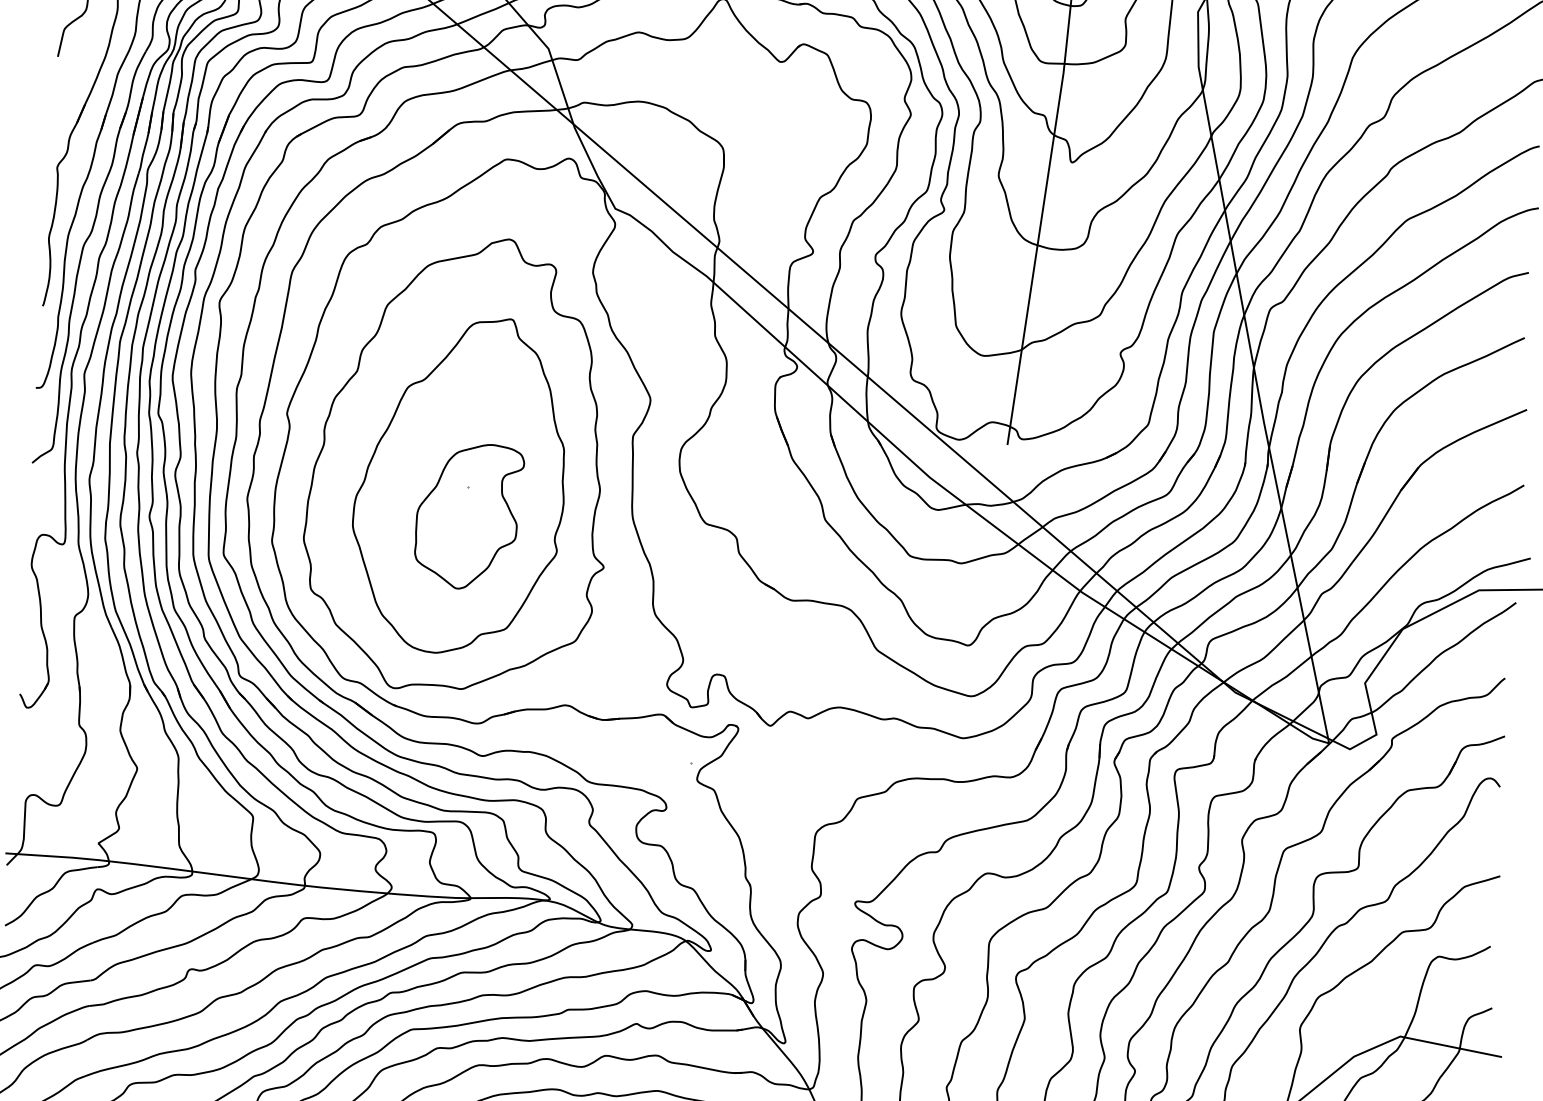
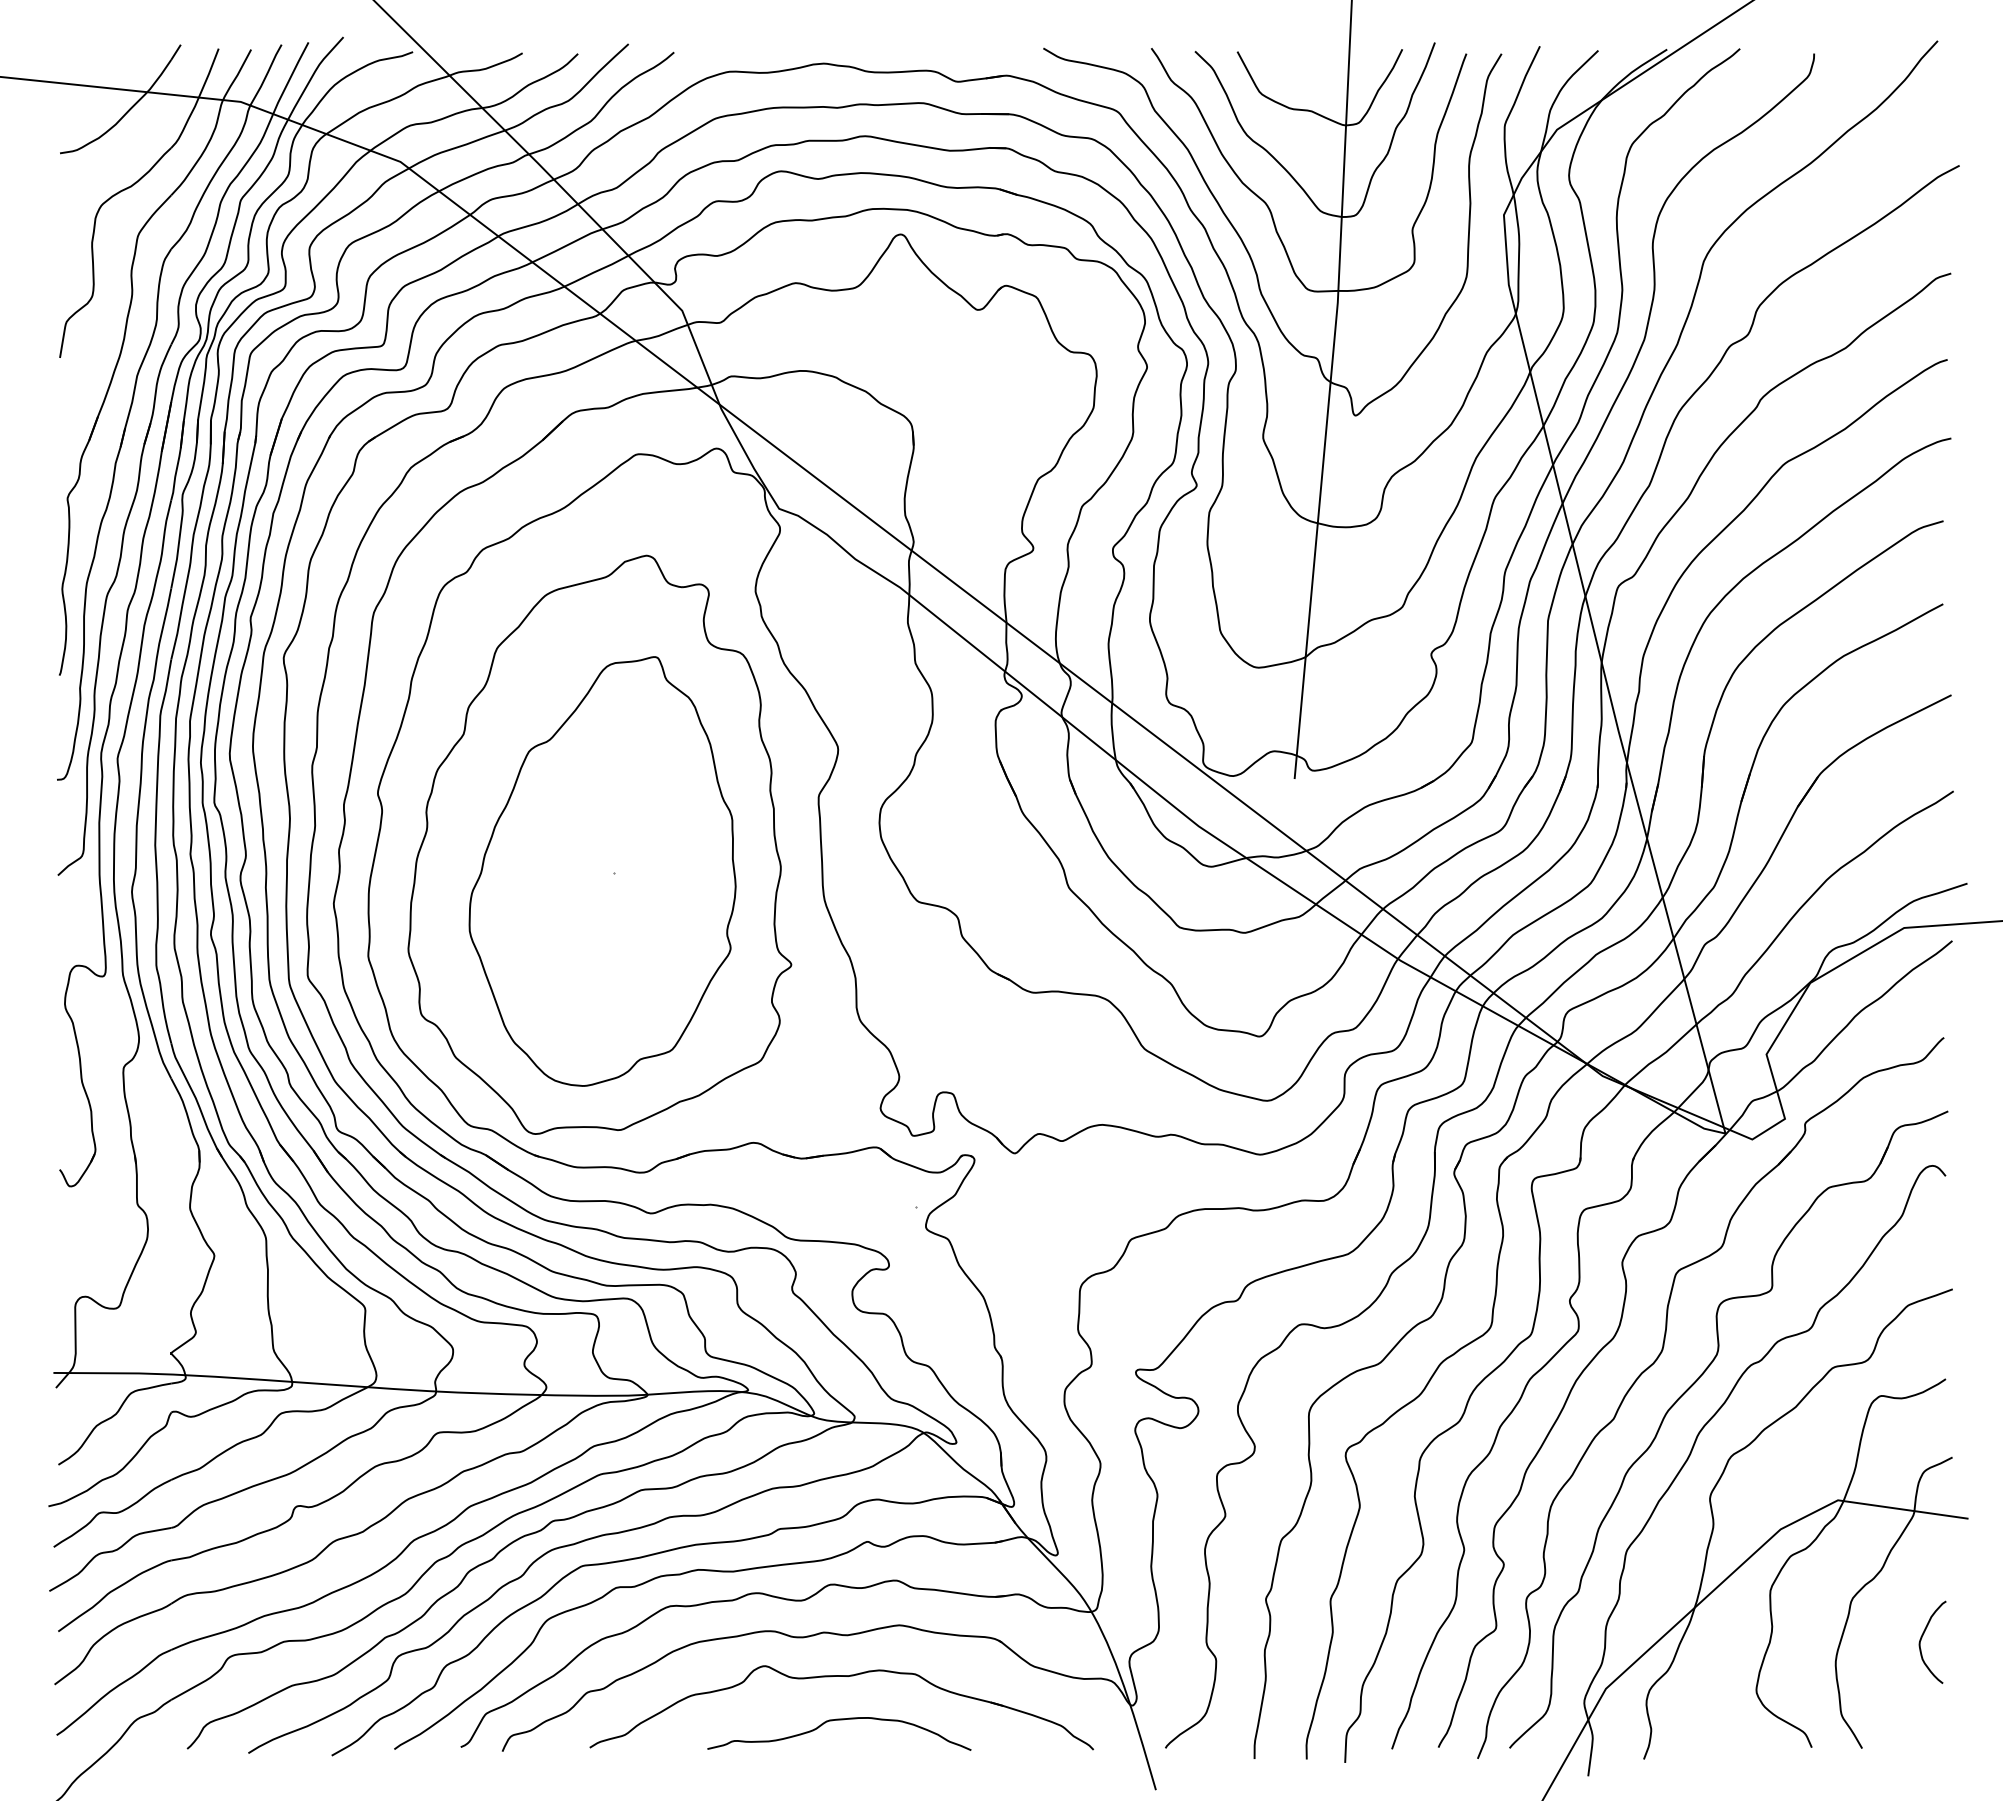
part: (468, 516) -> (616, 910), removed

